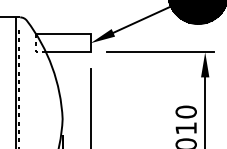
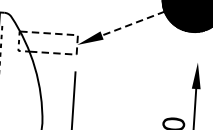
line: (142, 19) -> (133, 23), solid -> dashed
line: (90, 38) -> (77, 39), solid -> dashed
line: (160, 52) -> (150, 59), removed

